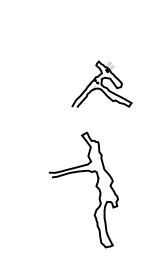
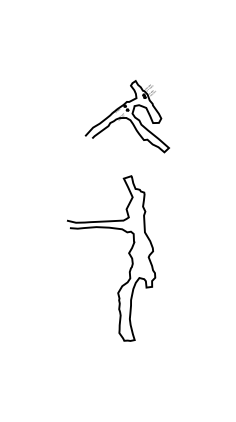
part: (97, 87) -> (126, 116), moved

